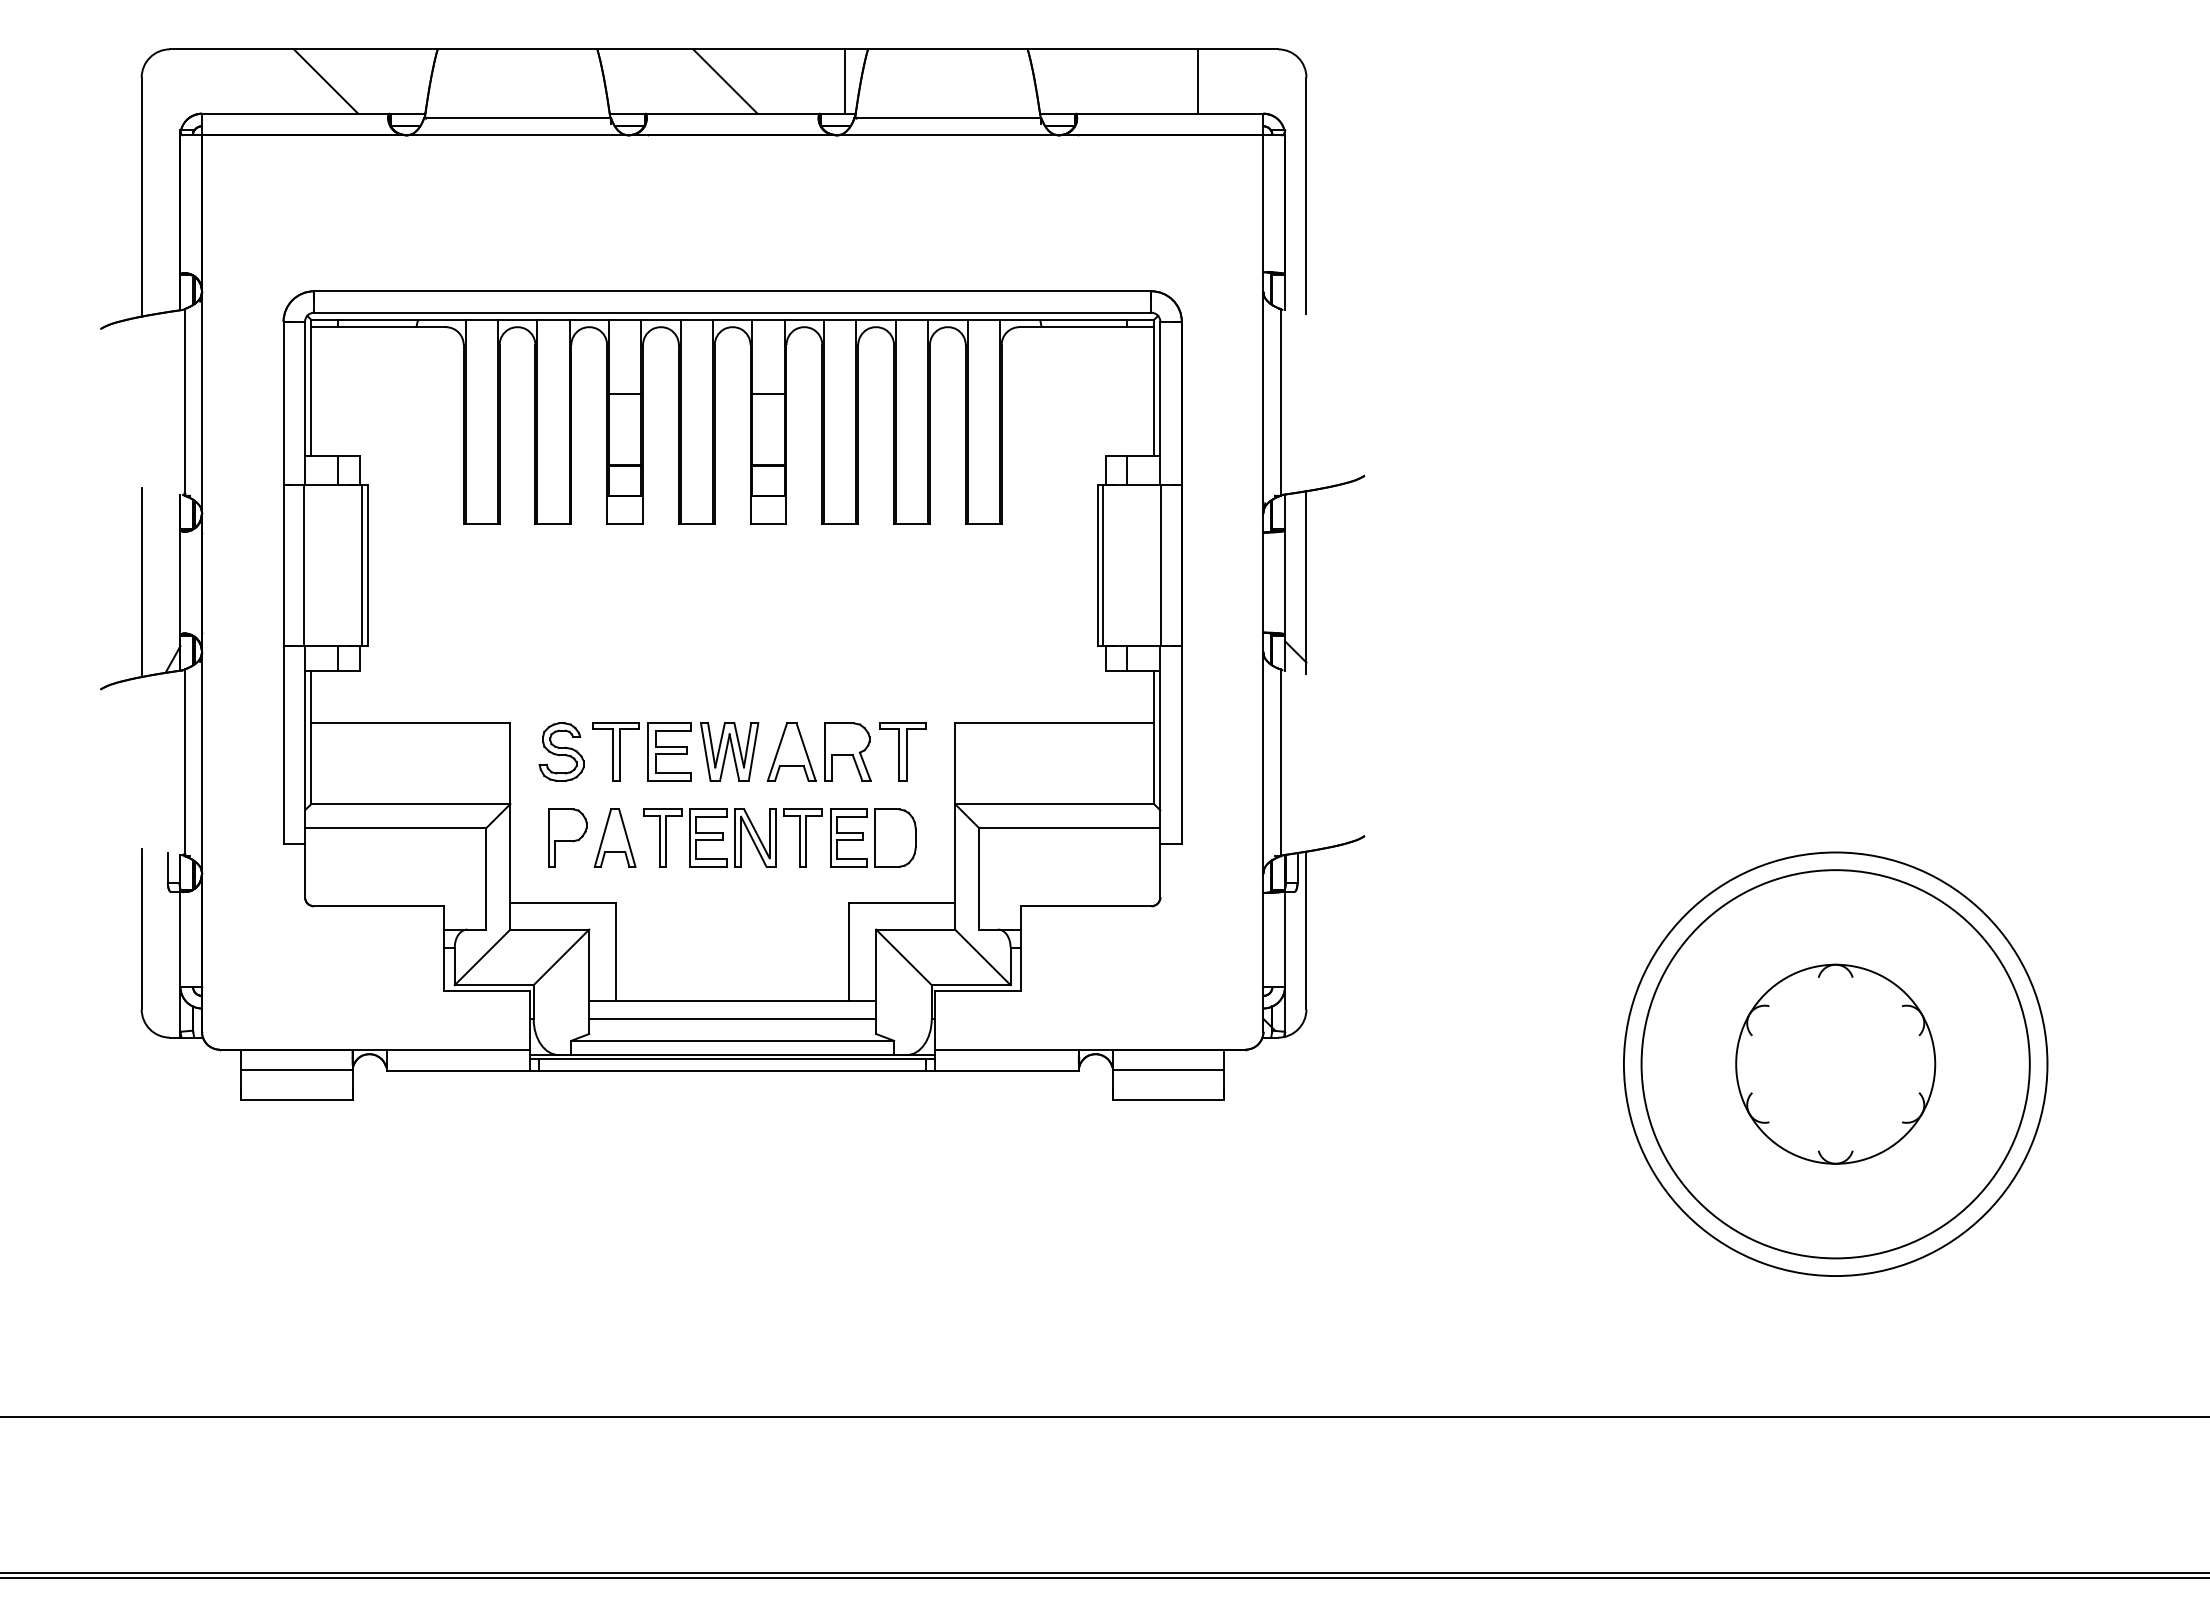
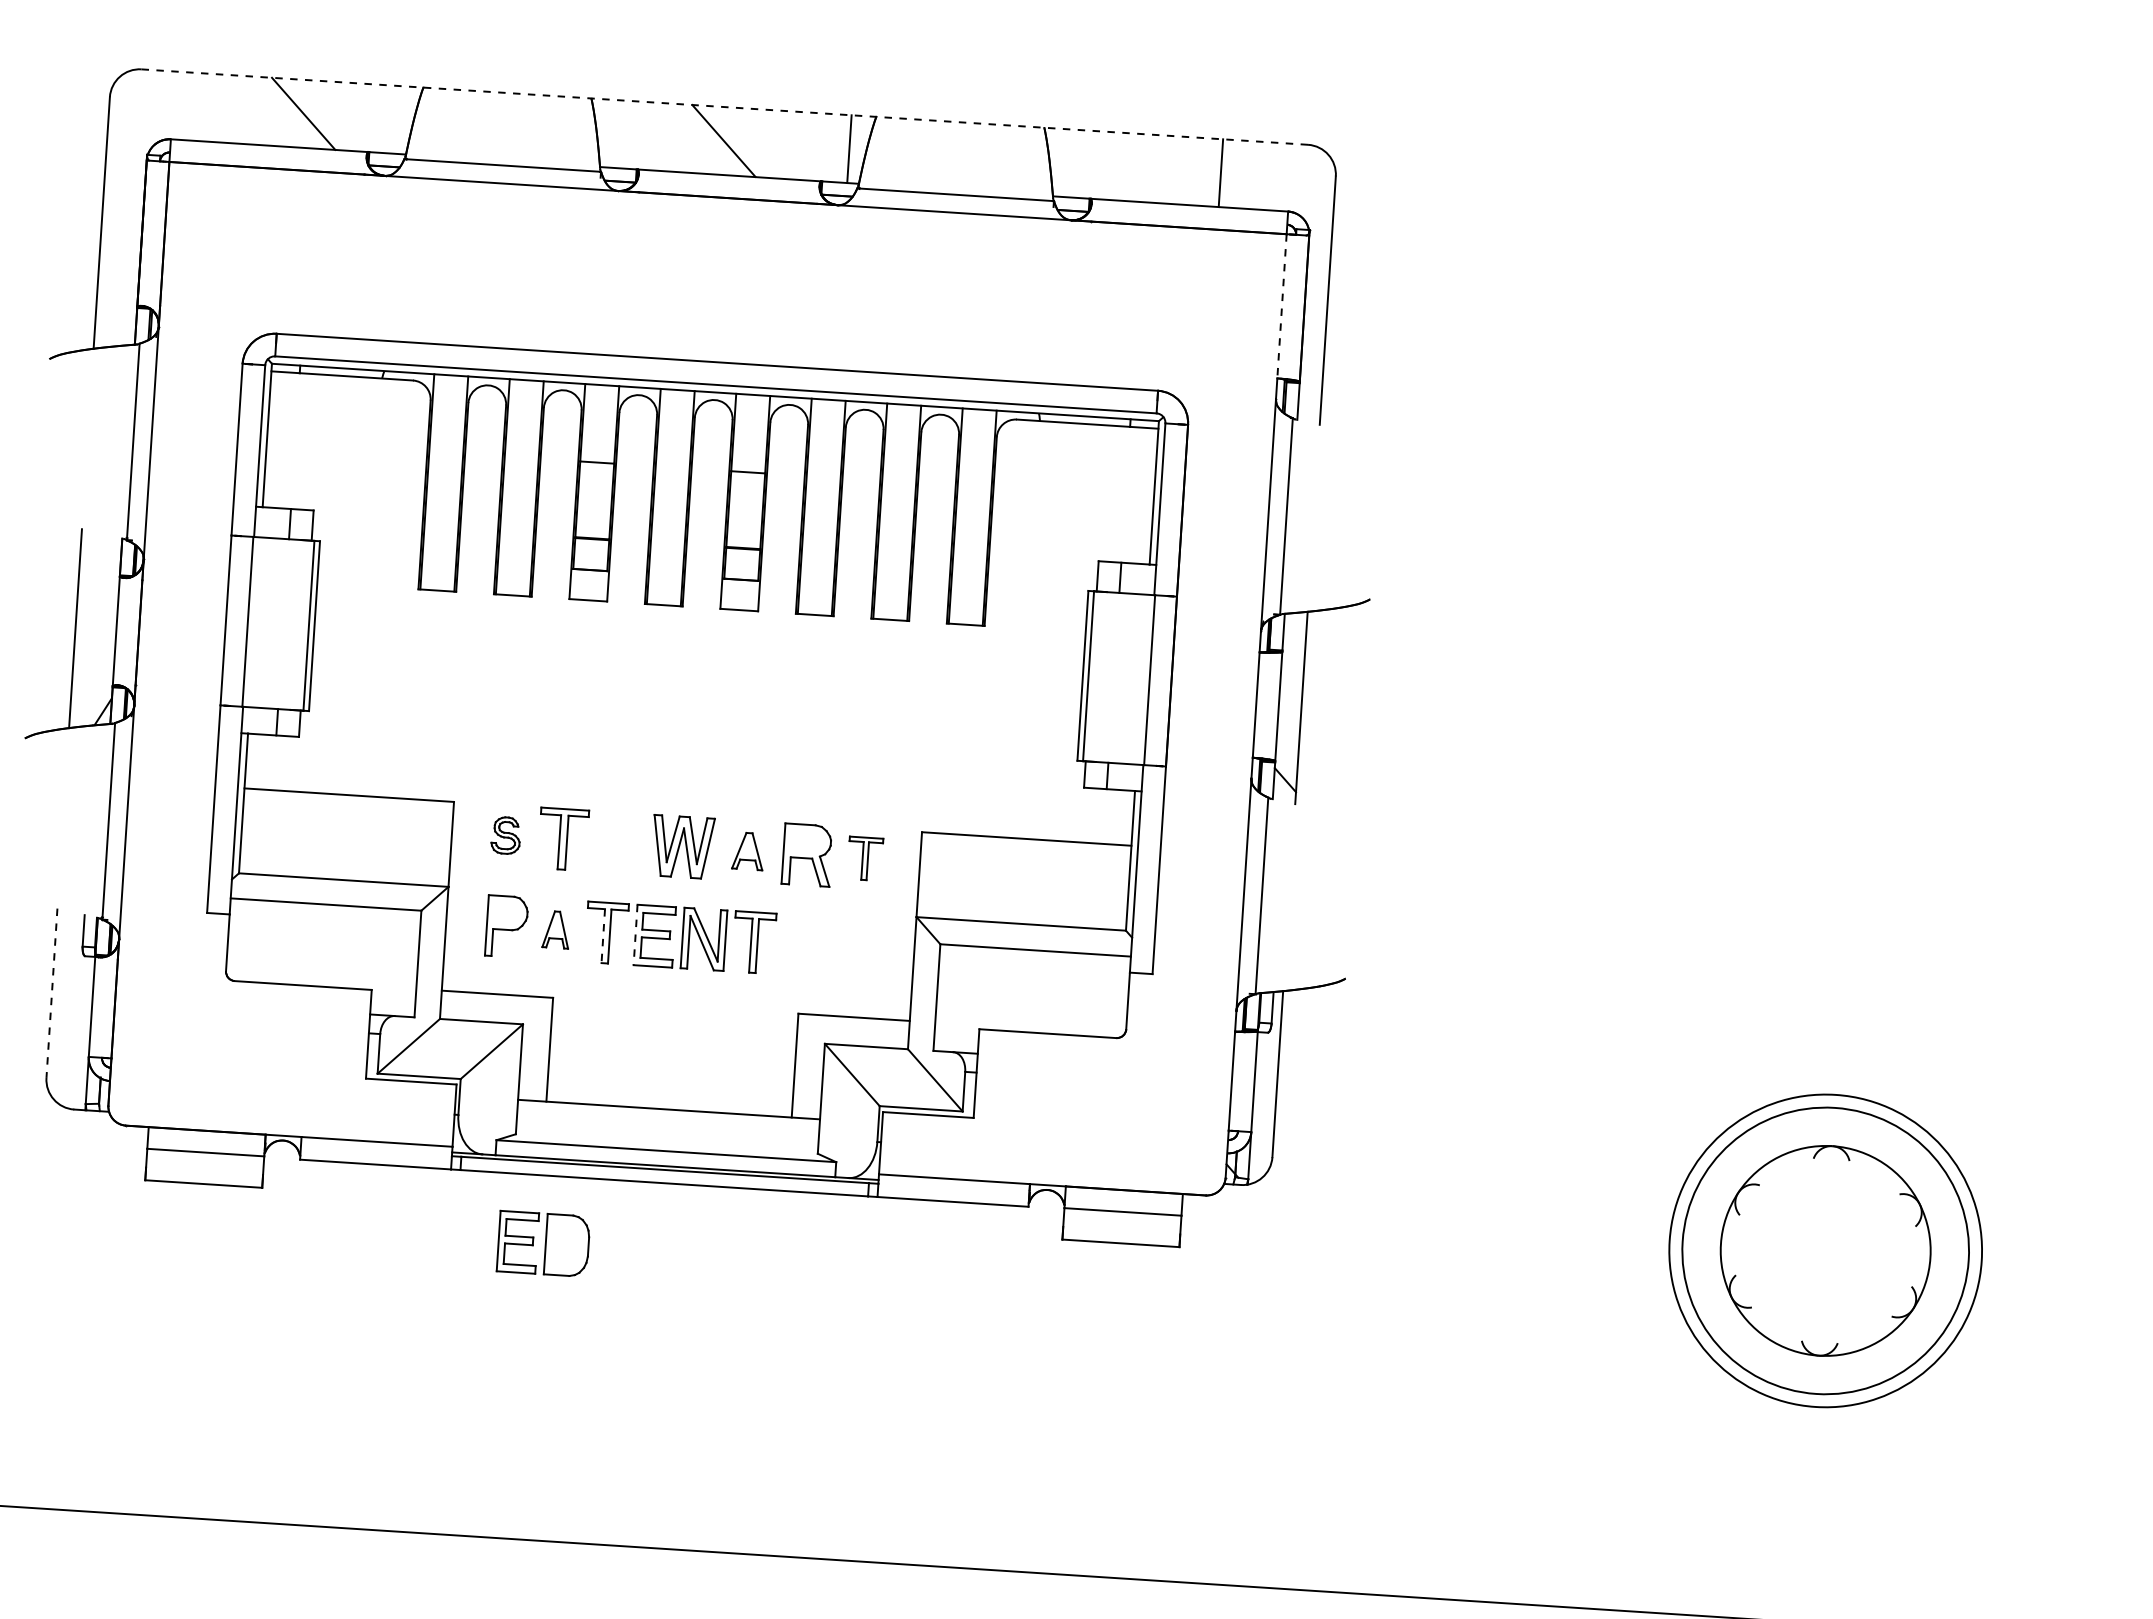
line: (723, 49) -> (724, 107), solid -> dashed
line: (1263, 203) -> (1282, 306), solid -> dashed
part: (561, 751) -> (505, 835), size x0.6
part: (669, 751) -> (619, 842), removed
part: (791, 751) -> (747, 850), size x0.6
part: (902, 751) -> (864, 858), size x0.7
part: (614, 837) -> (555, 929), size x0.6
part: (873, 837) -> (543, 1243), moved
line: (690, 838) -> (635, 935), solid -> dashed
line: (659, 841) -> (602, 936), solid -> dashed
line: (141, 929) -> (51, 993), solid -> dashed
line: (732, 1019) -> (667, 1128), removed
circle: (1835, 1064) -> (1825, 1251), size x0.7
circle: (1835, 1064) -> (1825, 1251), size x0.7

